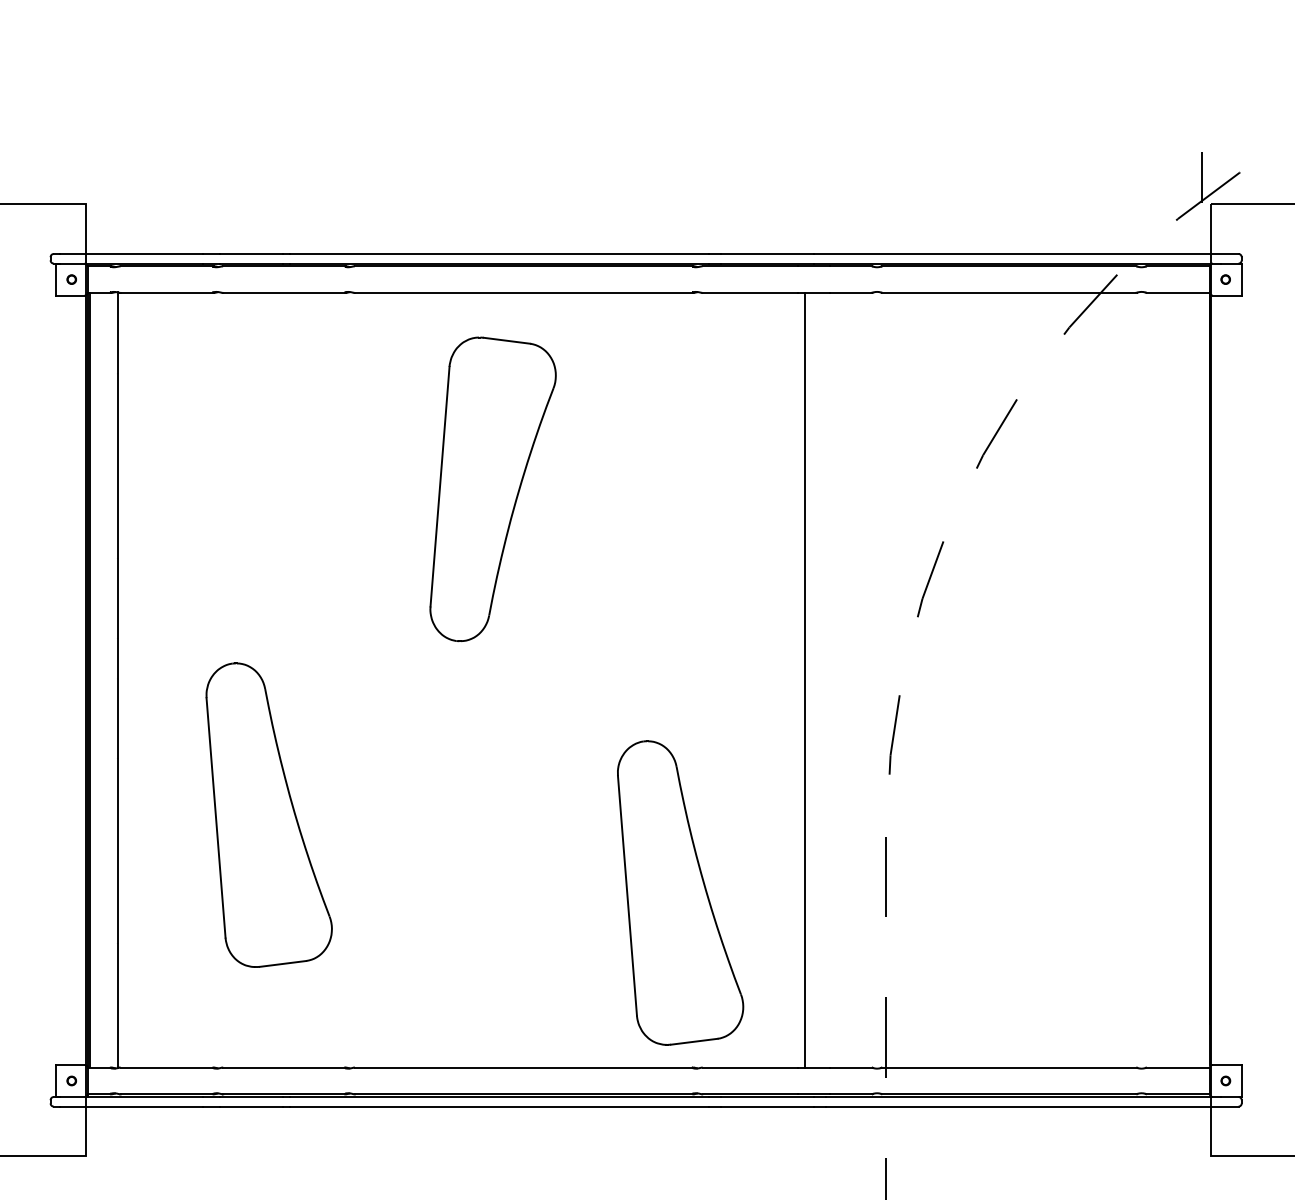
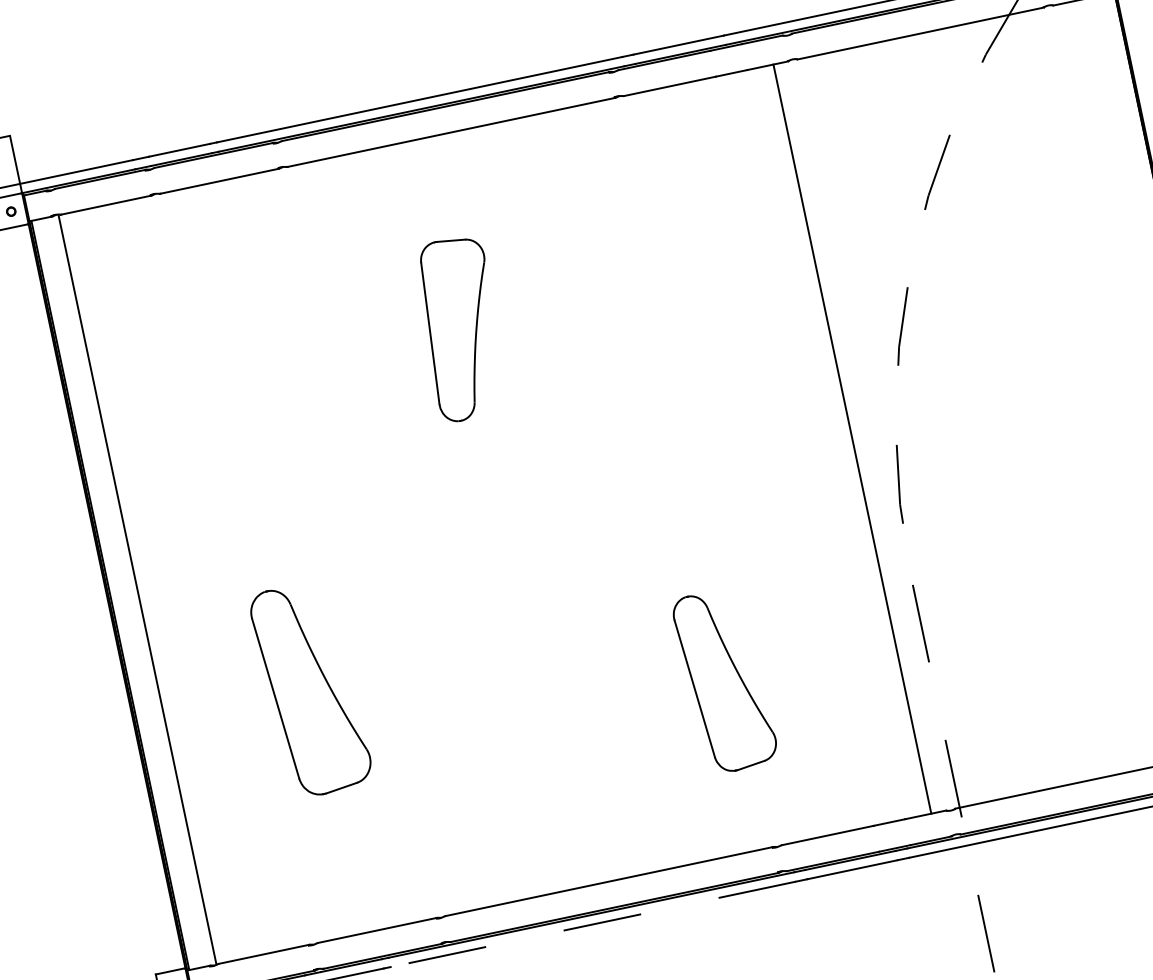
part: (492, 489) -> (460, 328), size x0.6
line: (805, 680) -> (852, 439), moved
part: (268, 814) -> (310, 688), size x0.7
part: (680, 892) -> (724, 680), size x0.6
line: (499, 1106) -> (593, 924), solid -> dashed

